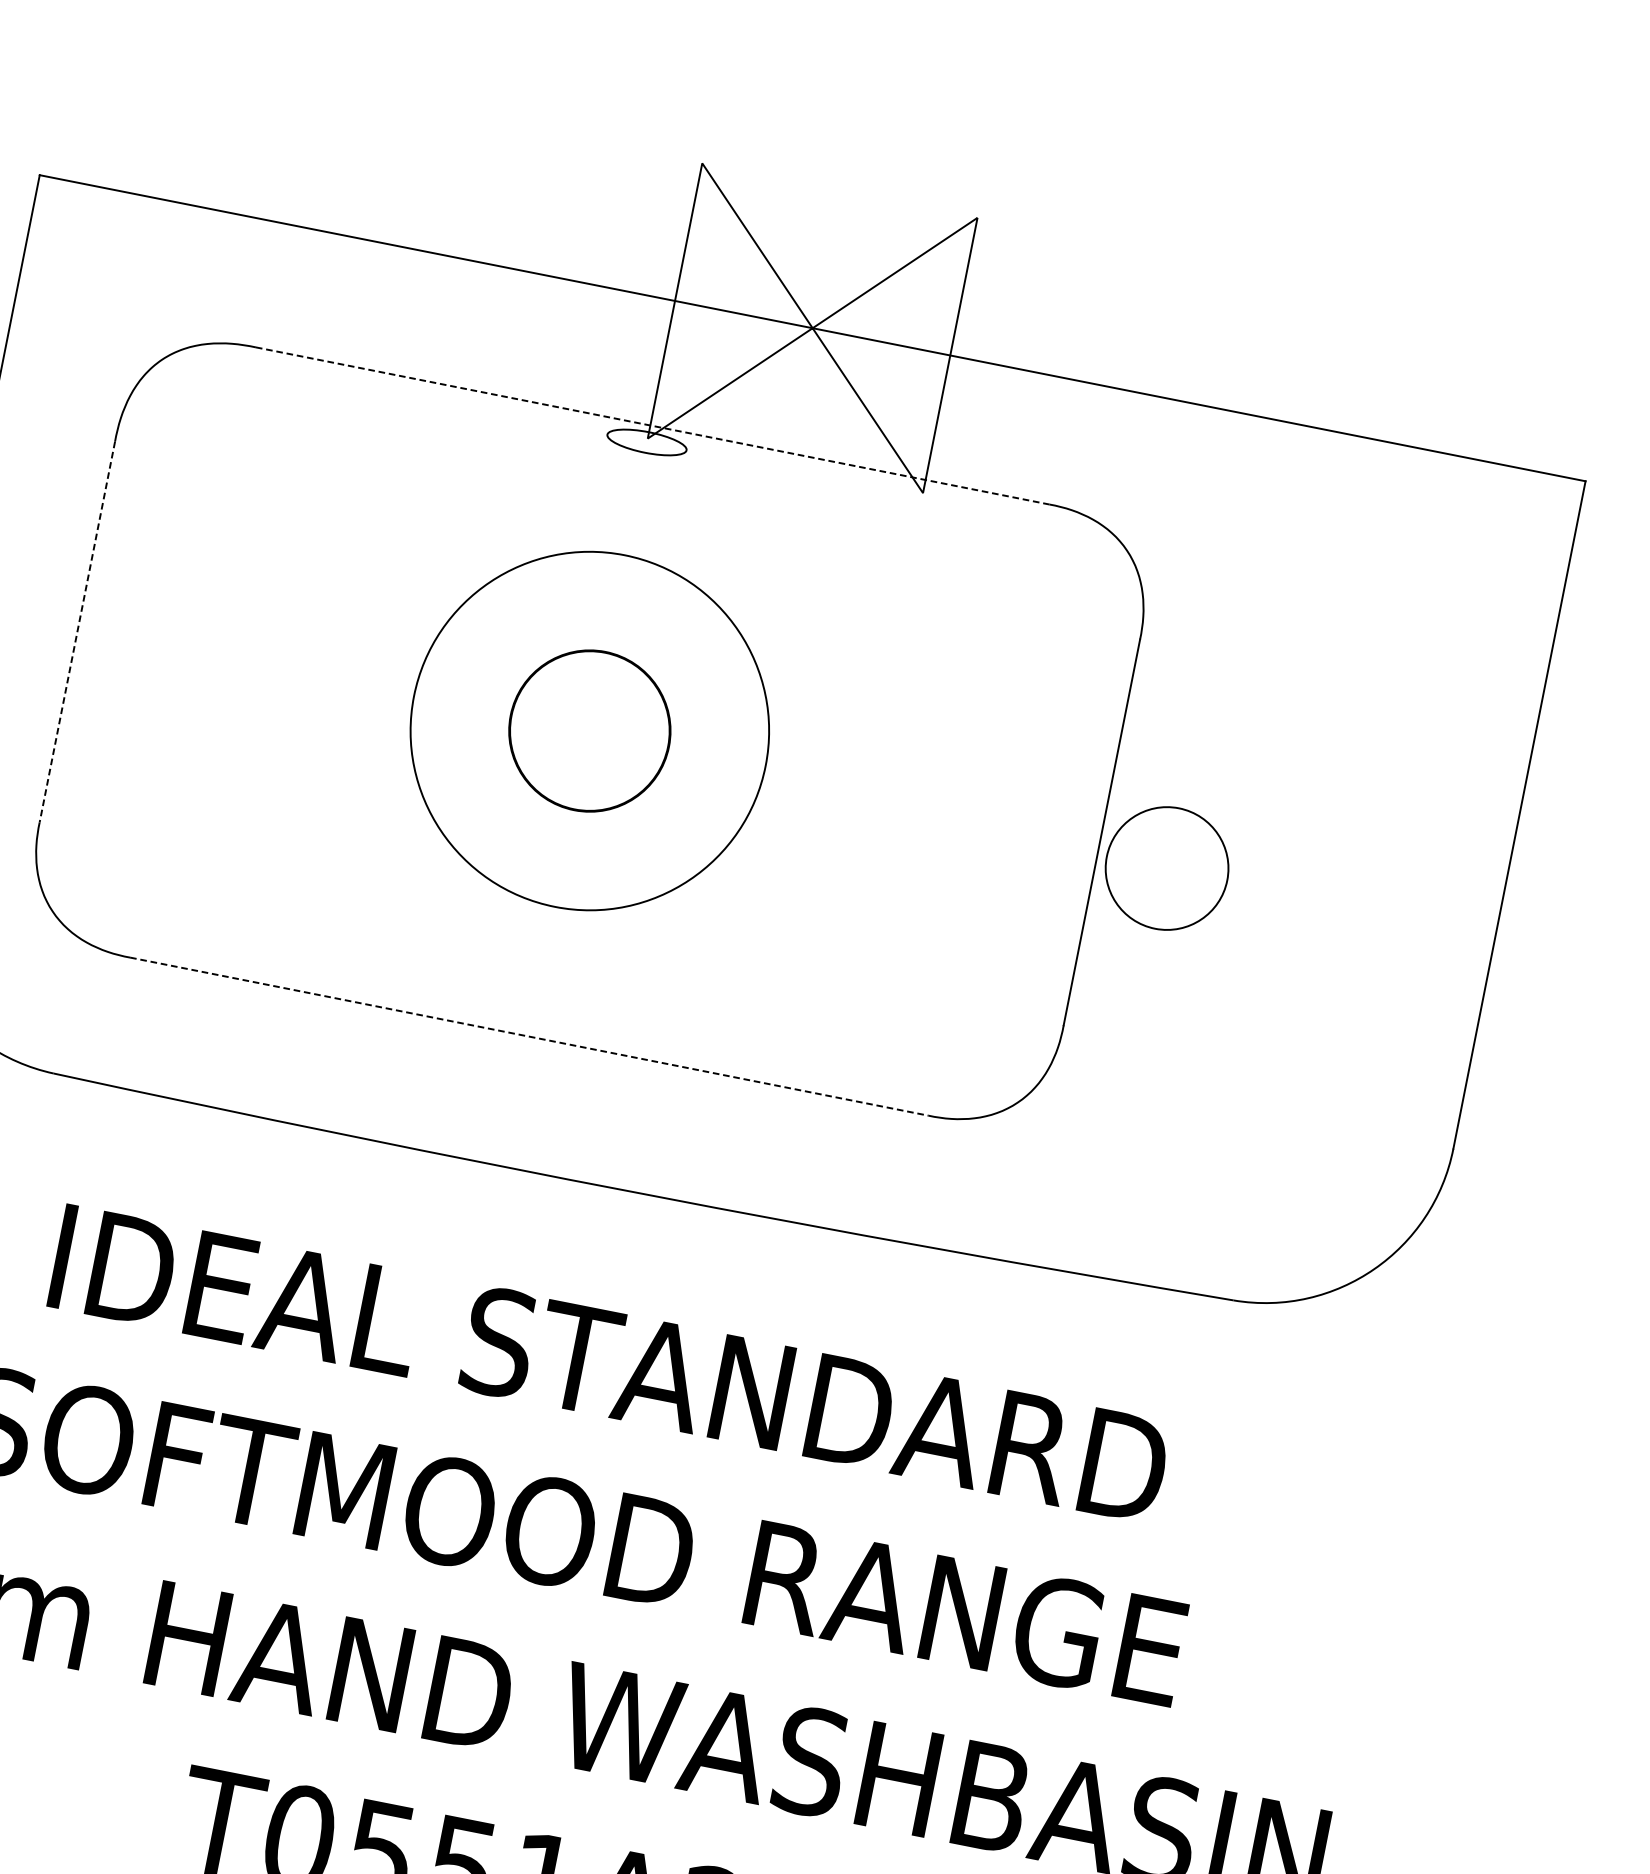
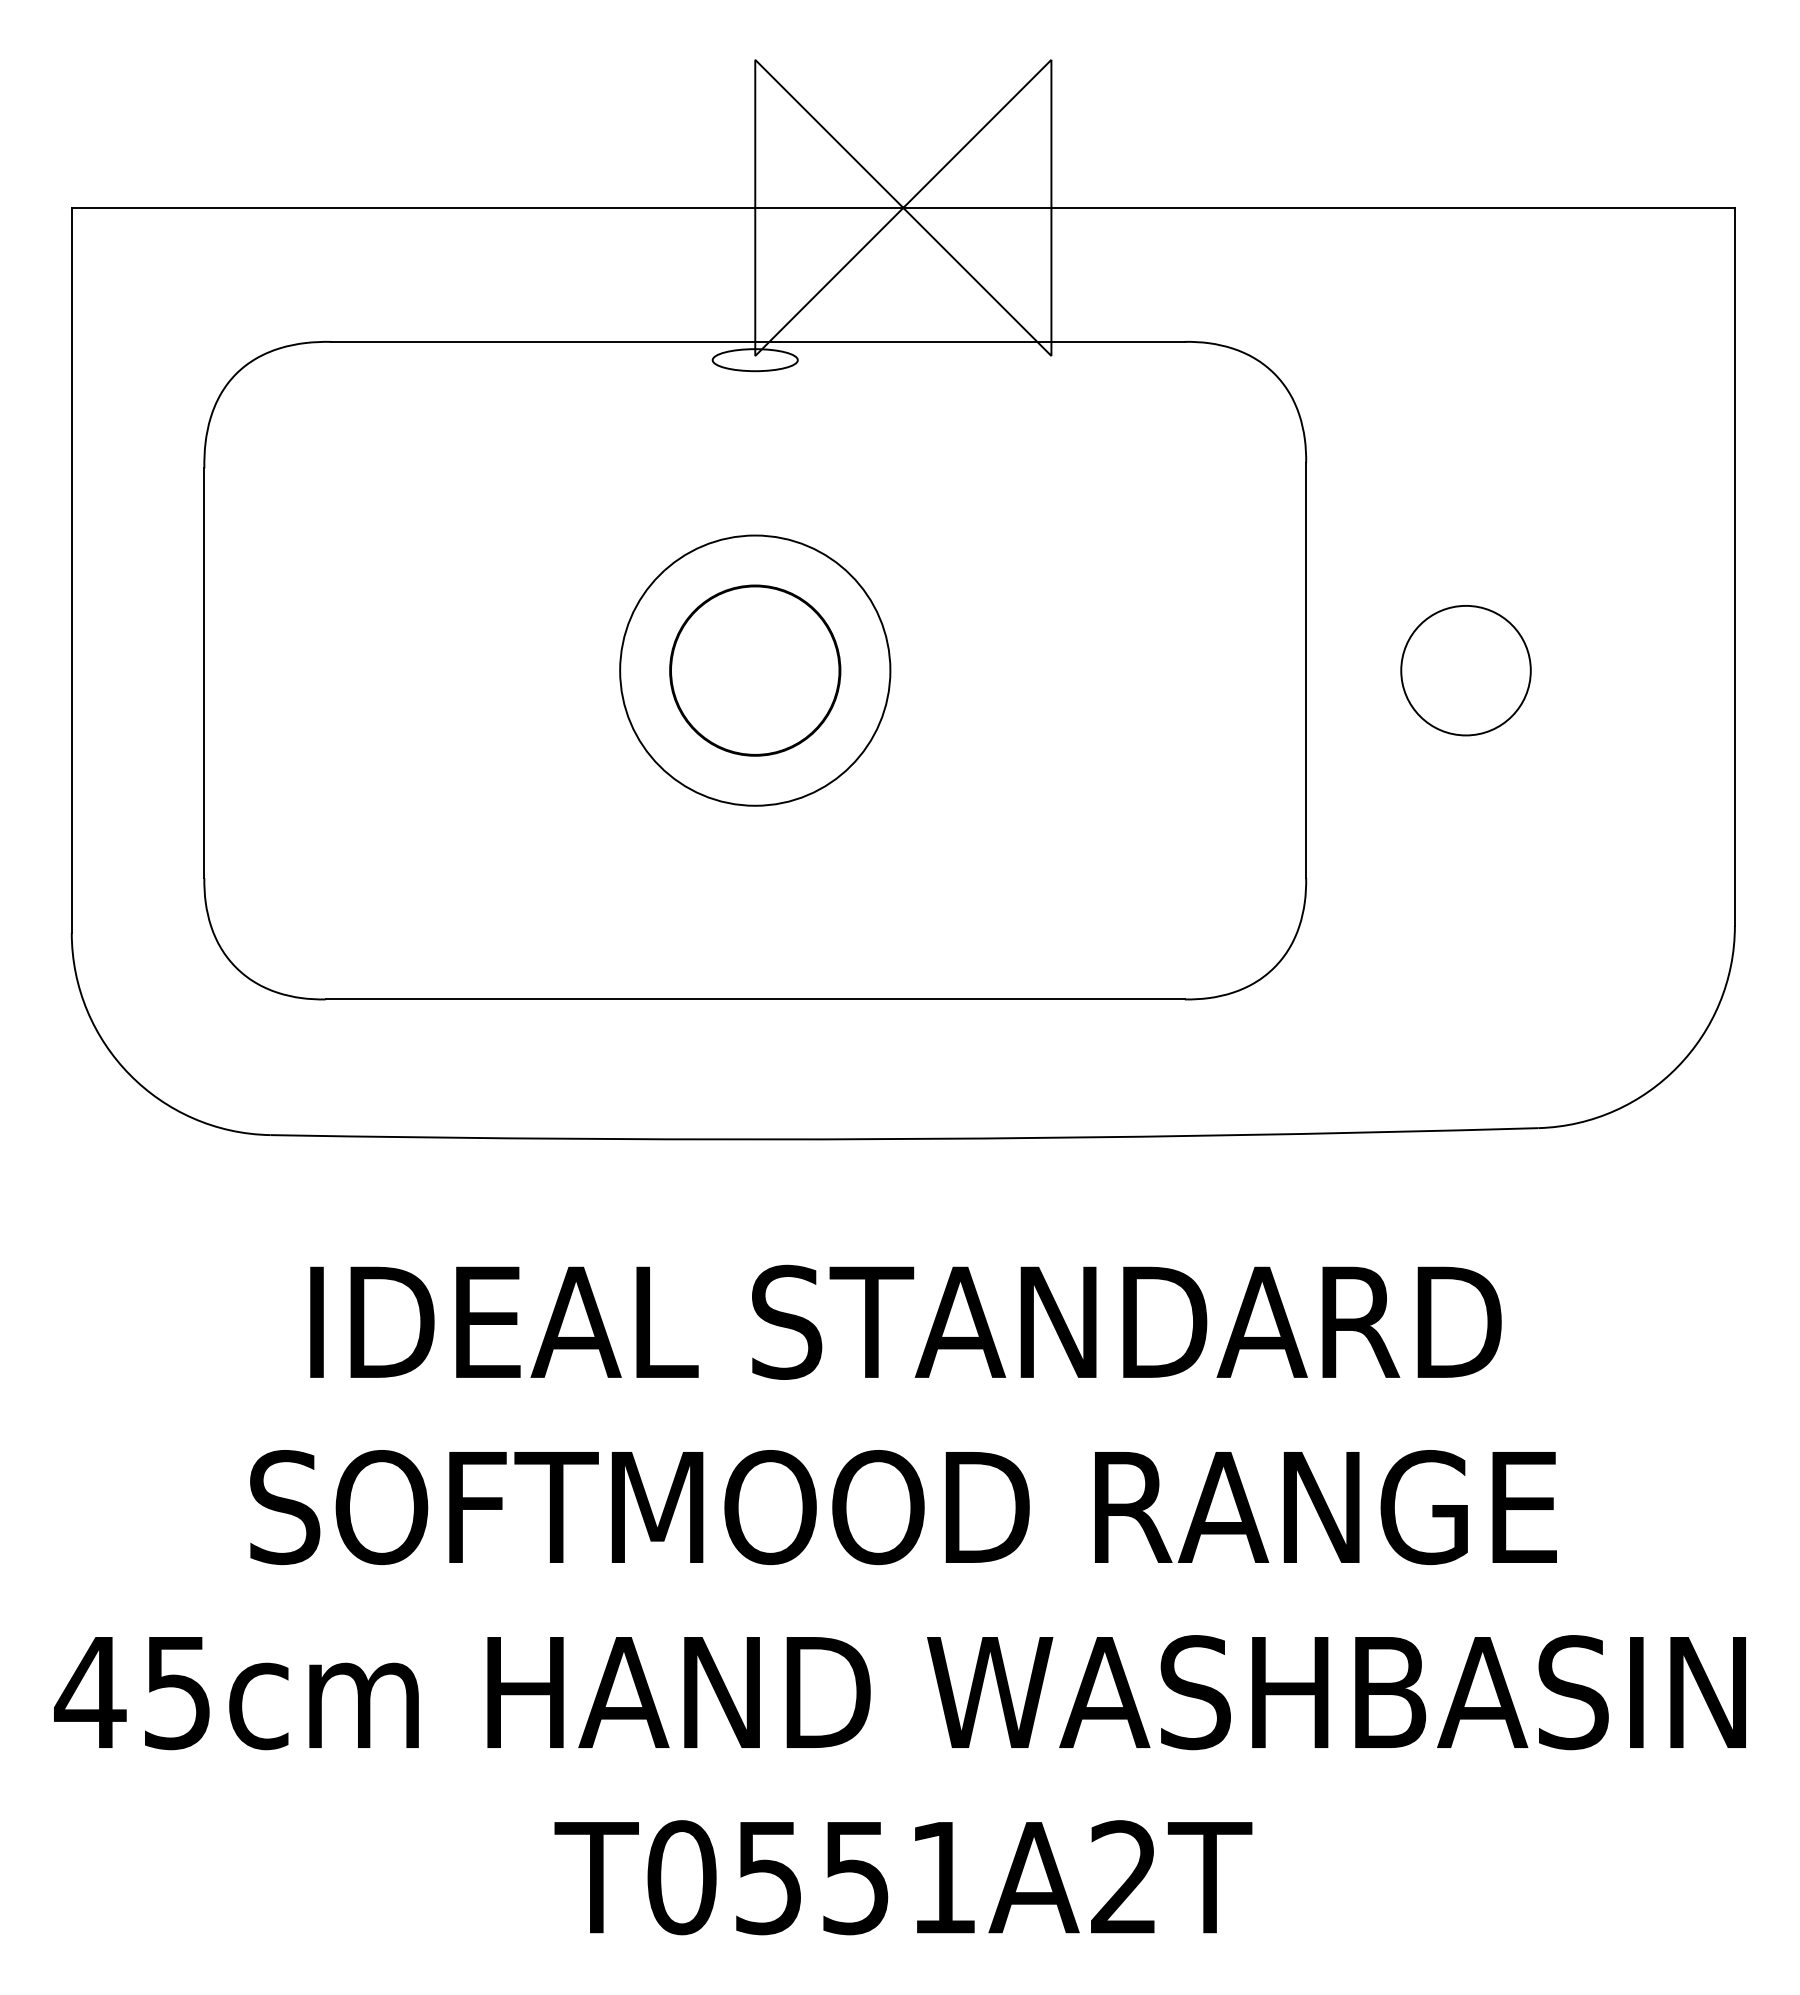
line: (652, 425) -> (757, 341), dashed -> solid
line: (77, 632) -> (204, 673), dashed -> solid
circle: (590, 730) -> (755, 670), size x0.71
circle: (1166, 868) -> (1465, 670), moved
line: (529, 1036) -> (755, 999), dashed -> solid

